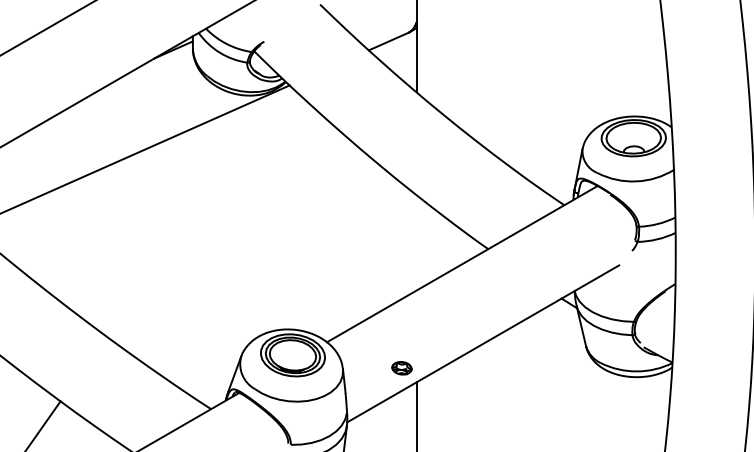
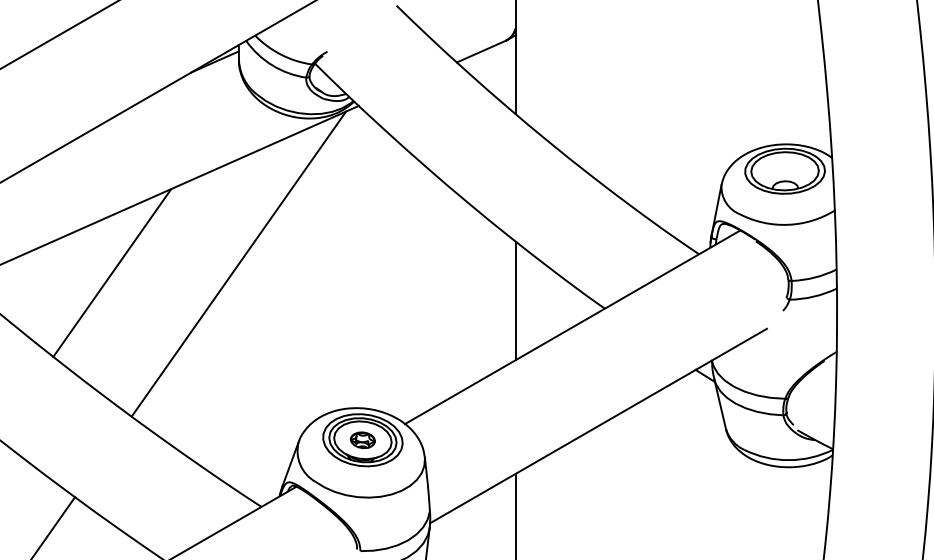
line: (192, 212) -> (238, 263), added
line: (90, 219) -> (112, 272), added
line: (416, 242) -> (516, 300), added
part: (401, 367) -> (362, 439), moved

